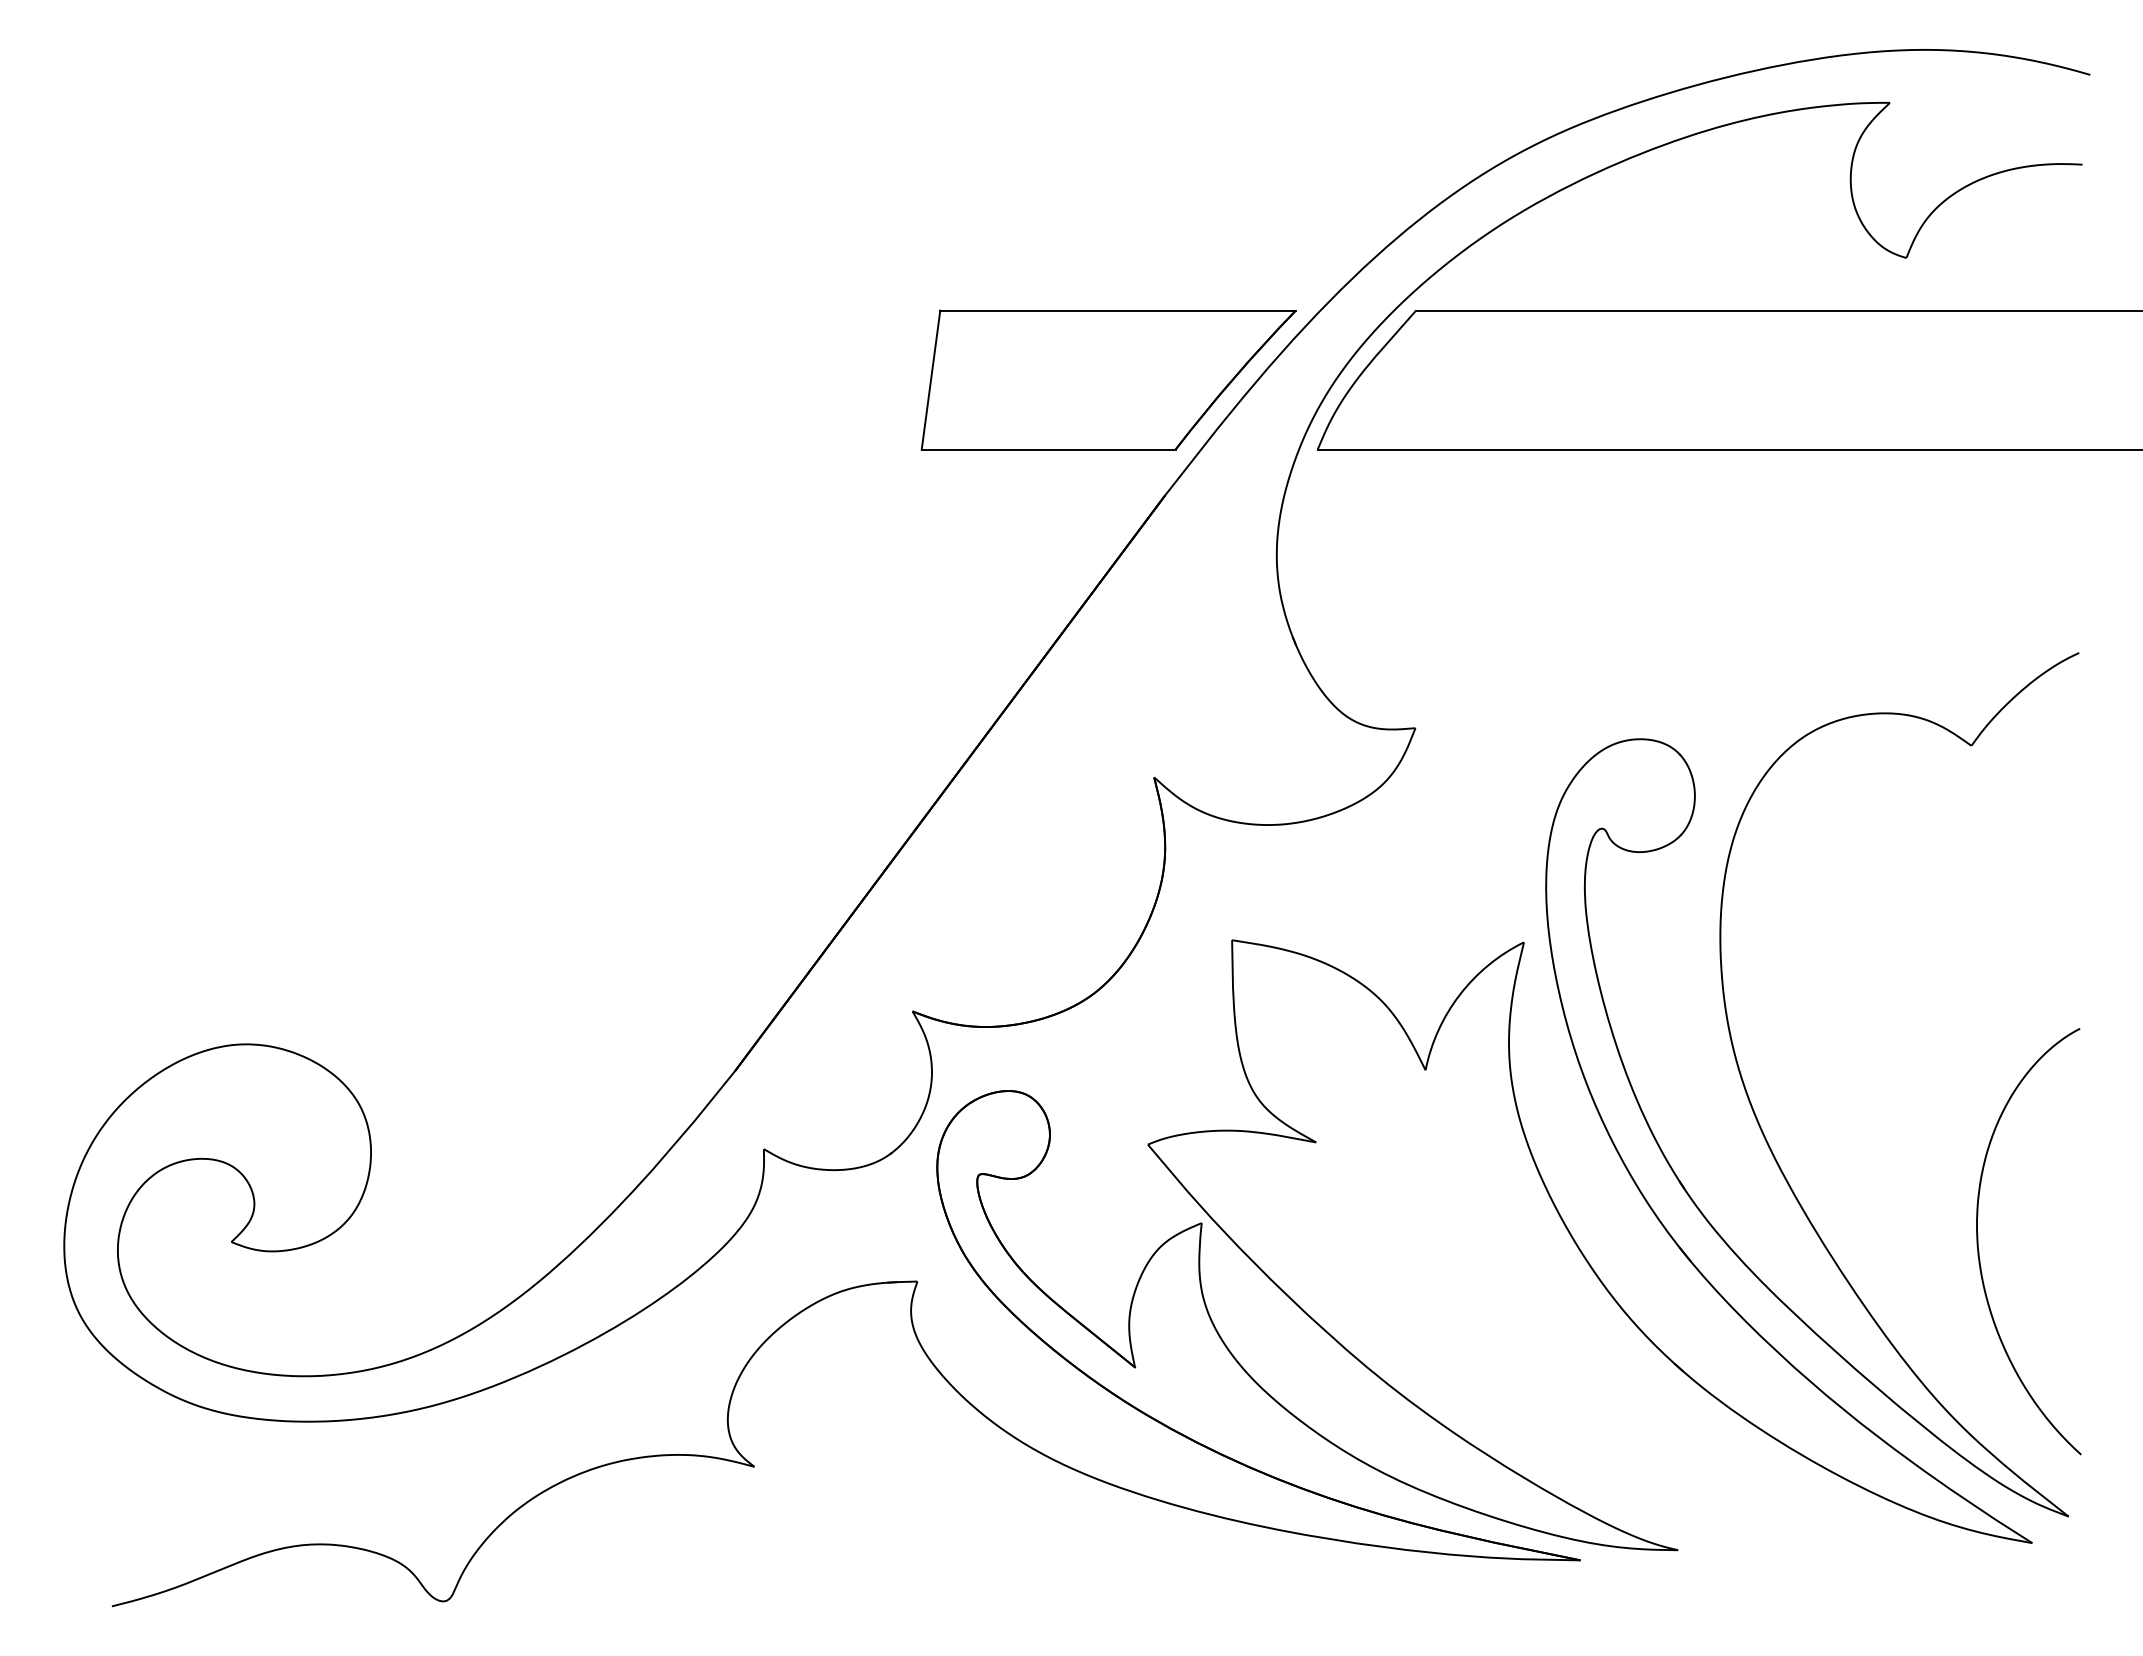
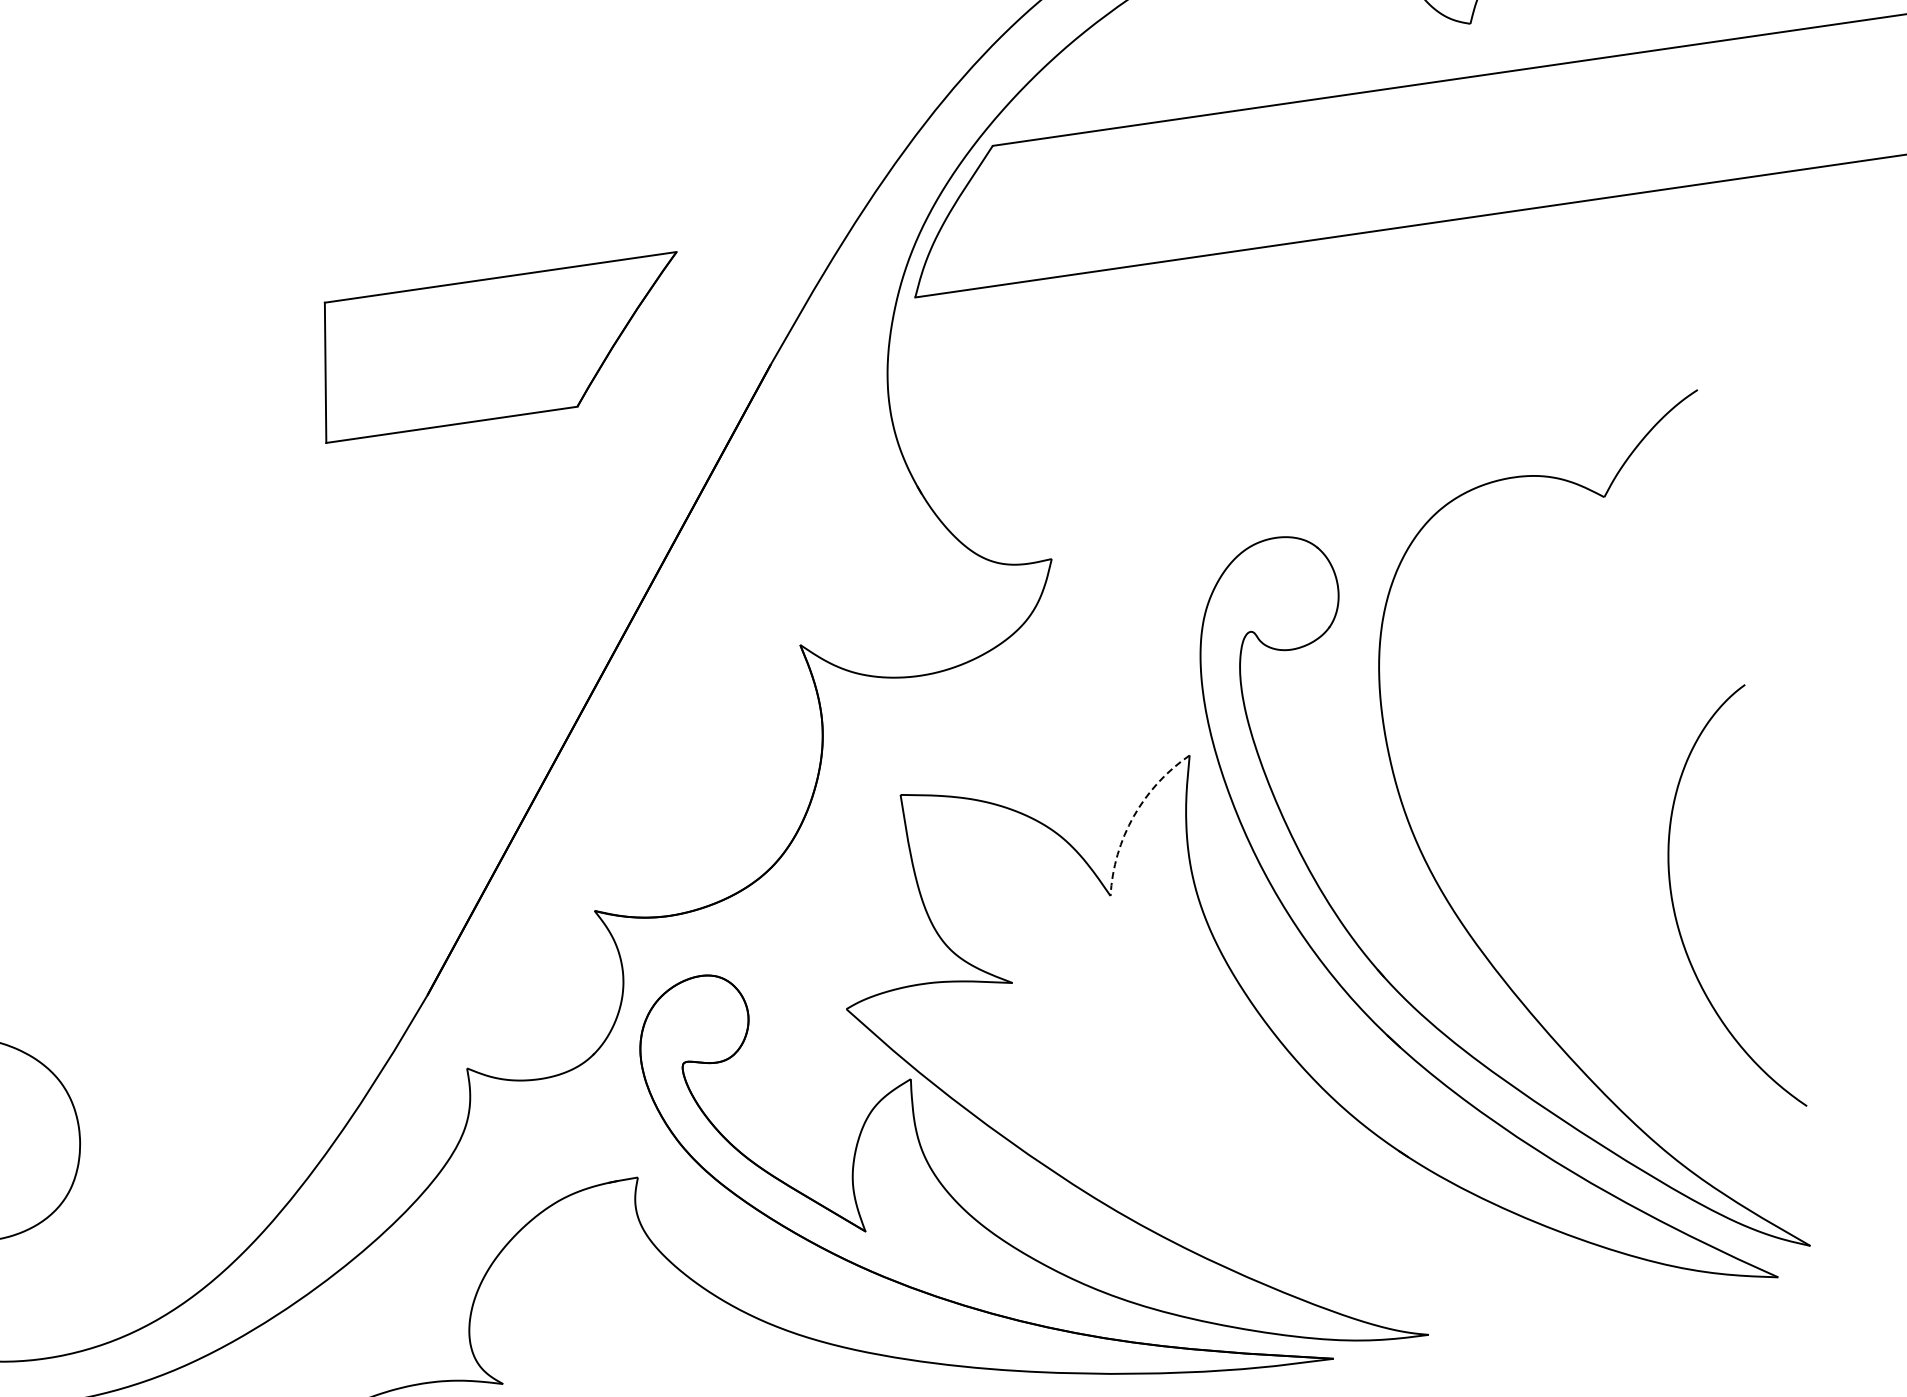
part: (1108, 379) -> (501, 346), moved
arc: (1459, 994) -> (1133, 816), solid -> dashed
curve: (1979, 1250) -> (1677, 918), moved

